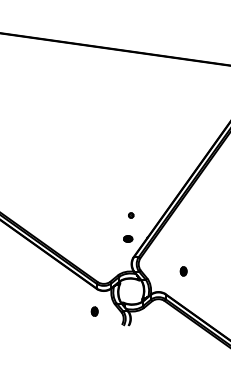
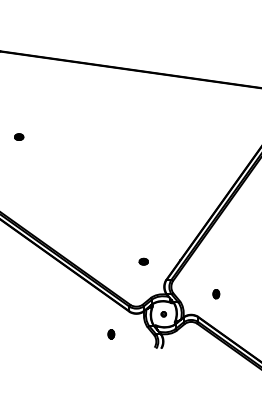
part: (130, 215) -> (163, 314), moved
part: (127, 238) -> (143, 261), moved
part: (94, 311) -> (111, 334), moved

